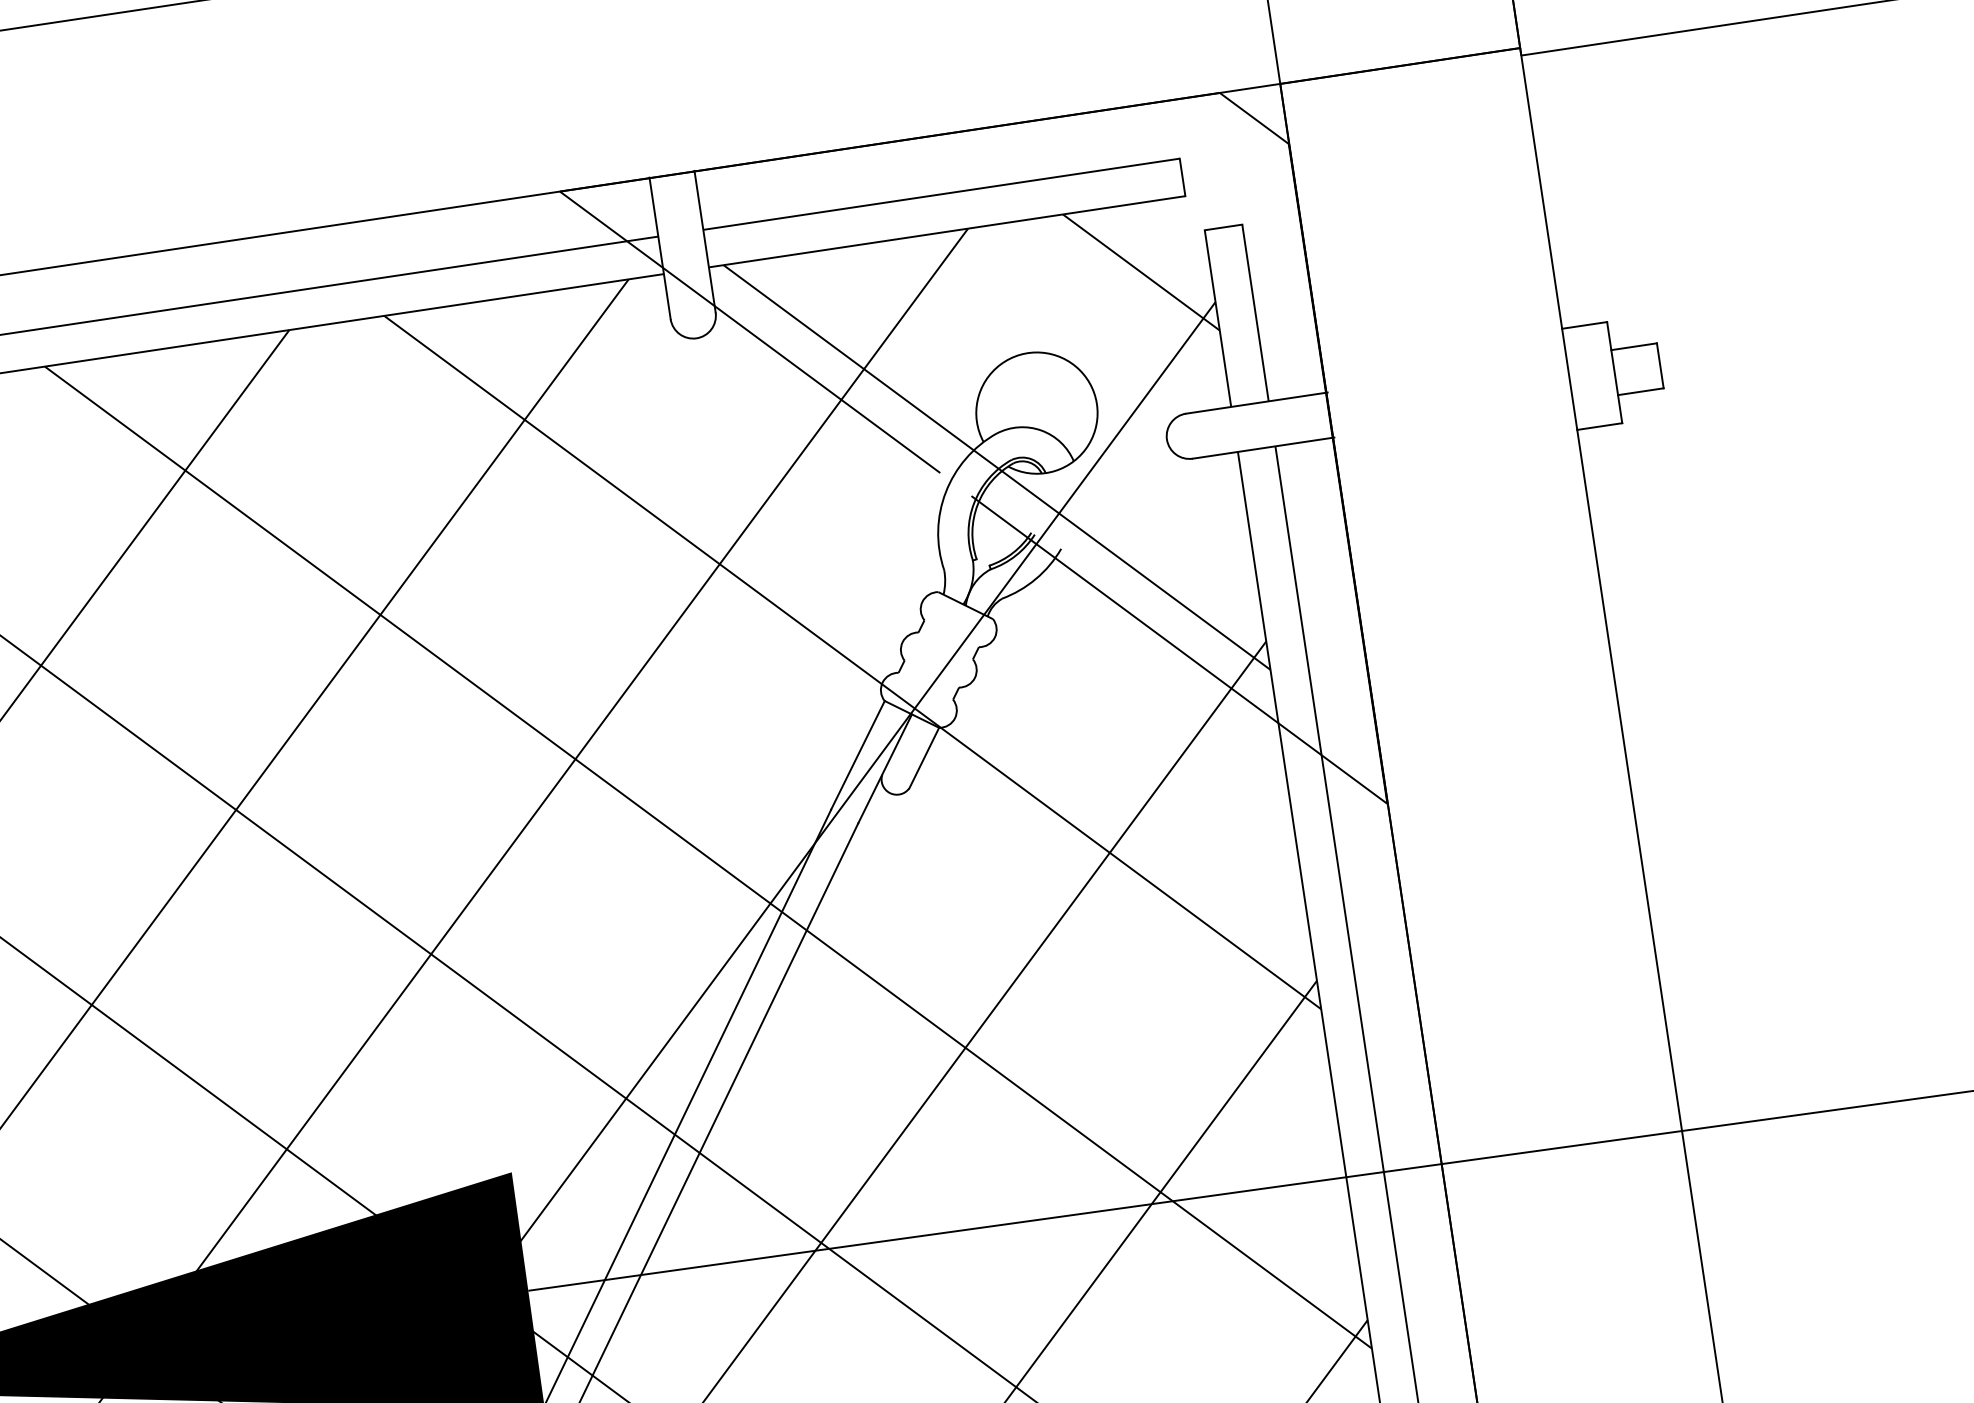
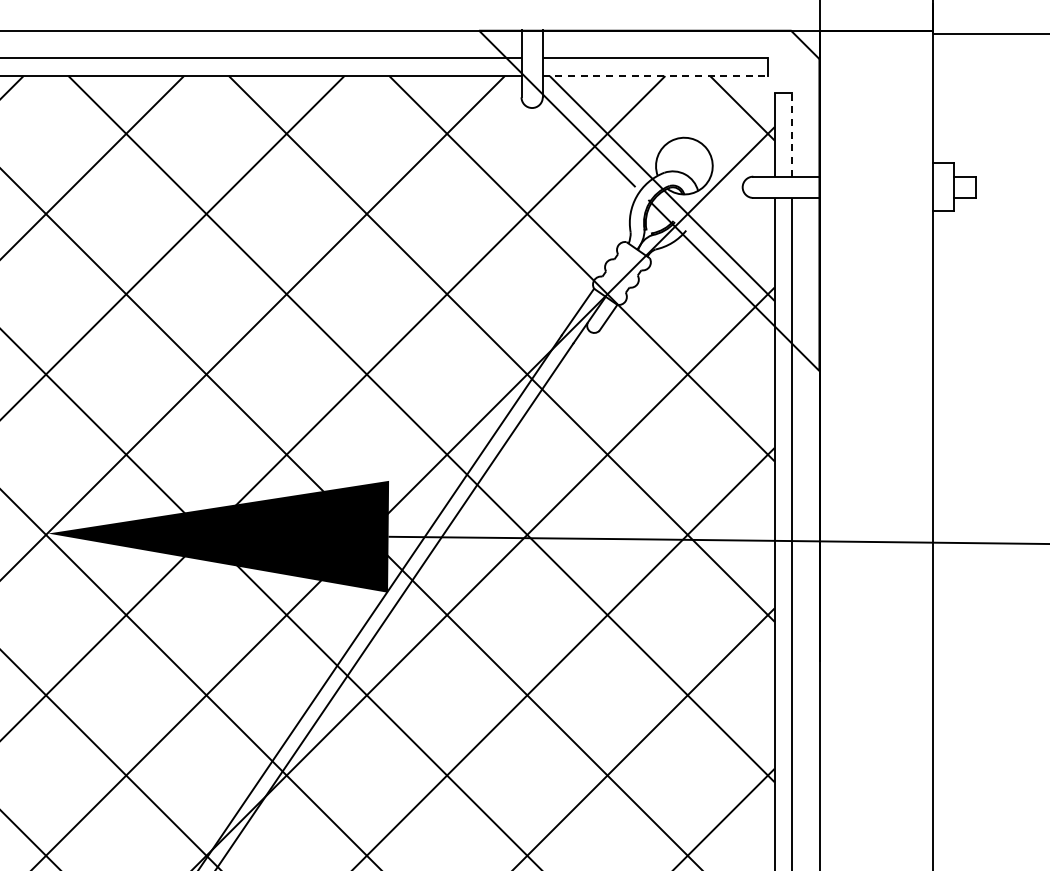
line: (947, 232) -> (655, 76), solid -> dashed
line: (1255, 312) -> (792, 134), solid -> dashed

